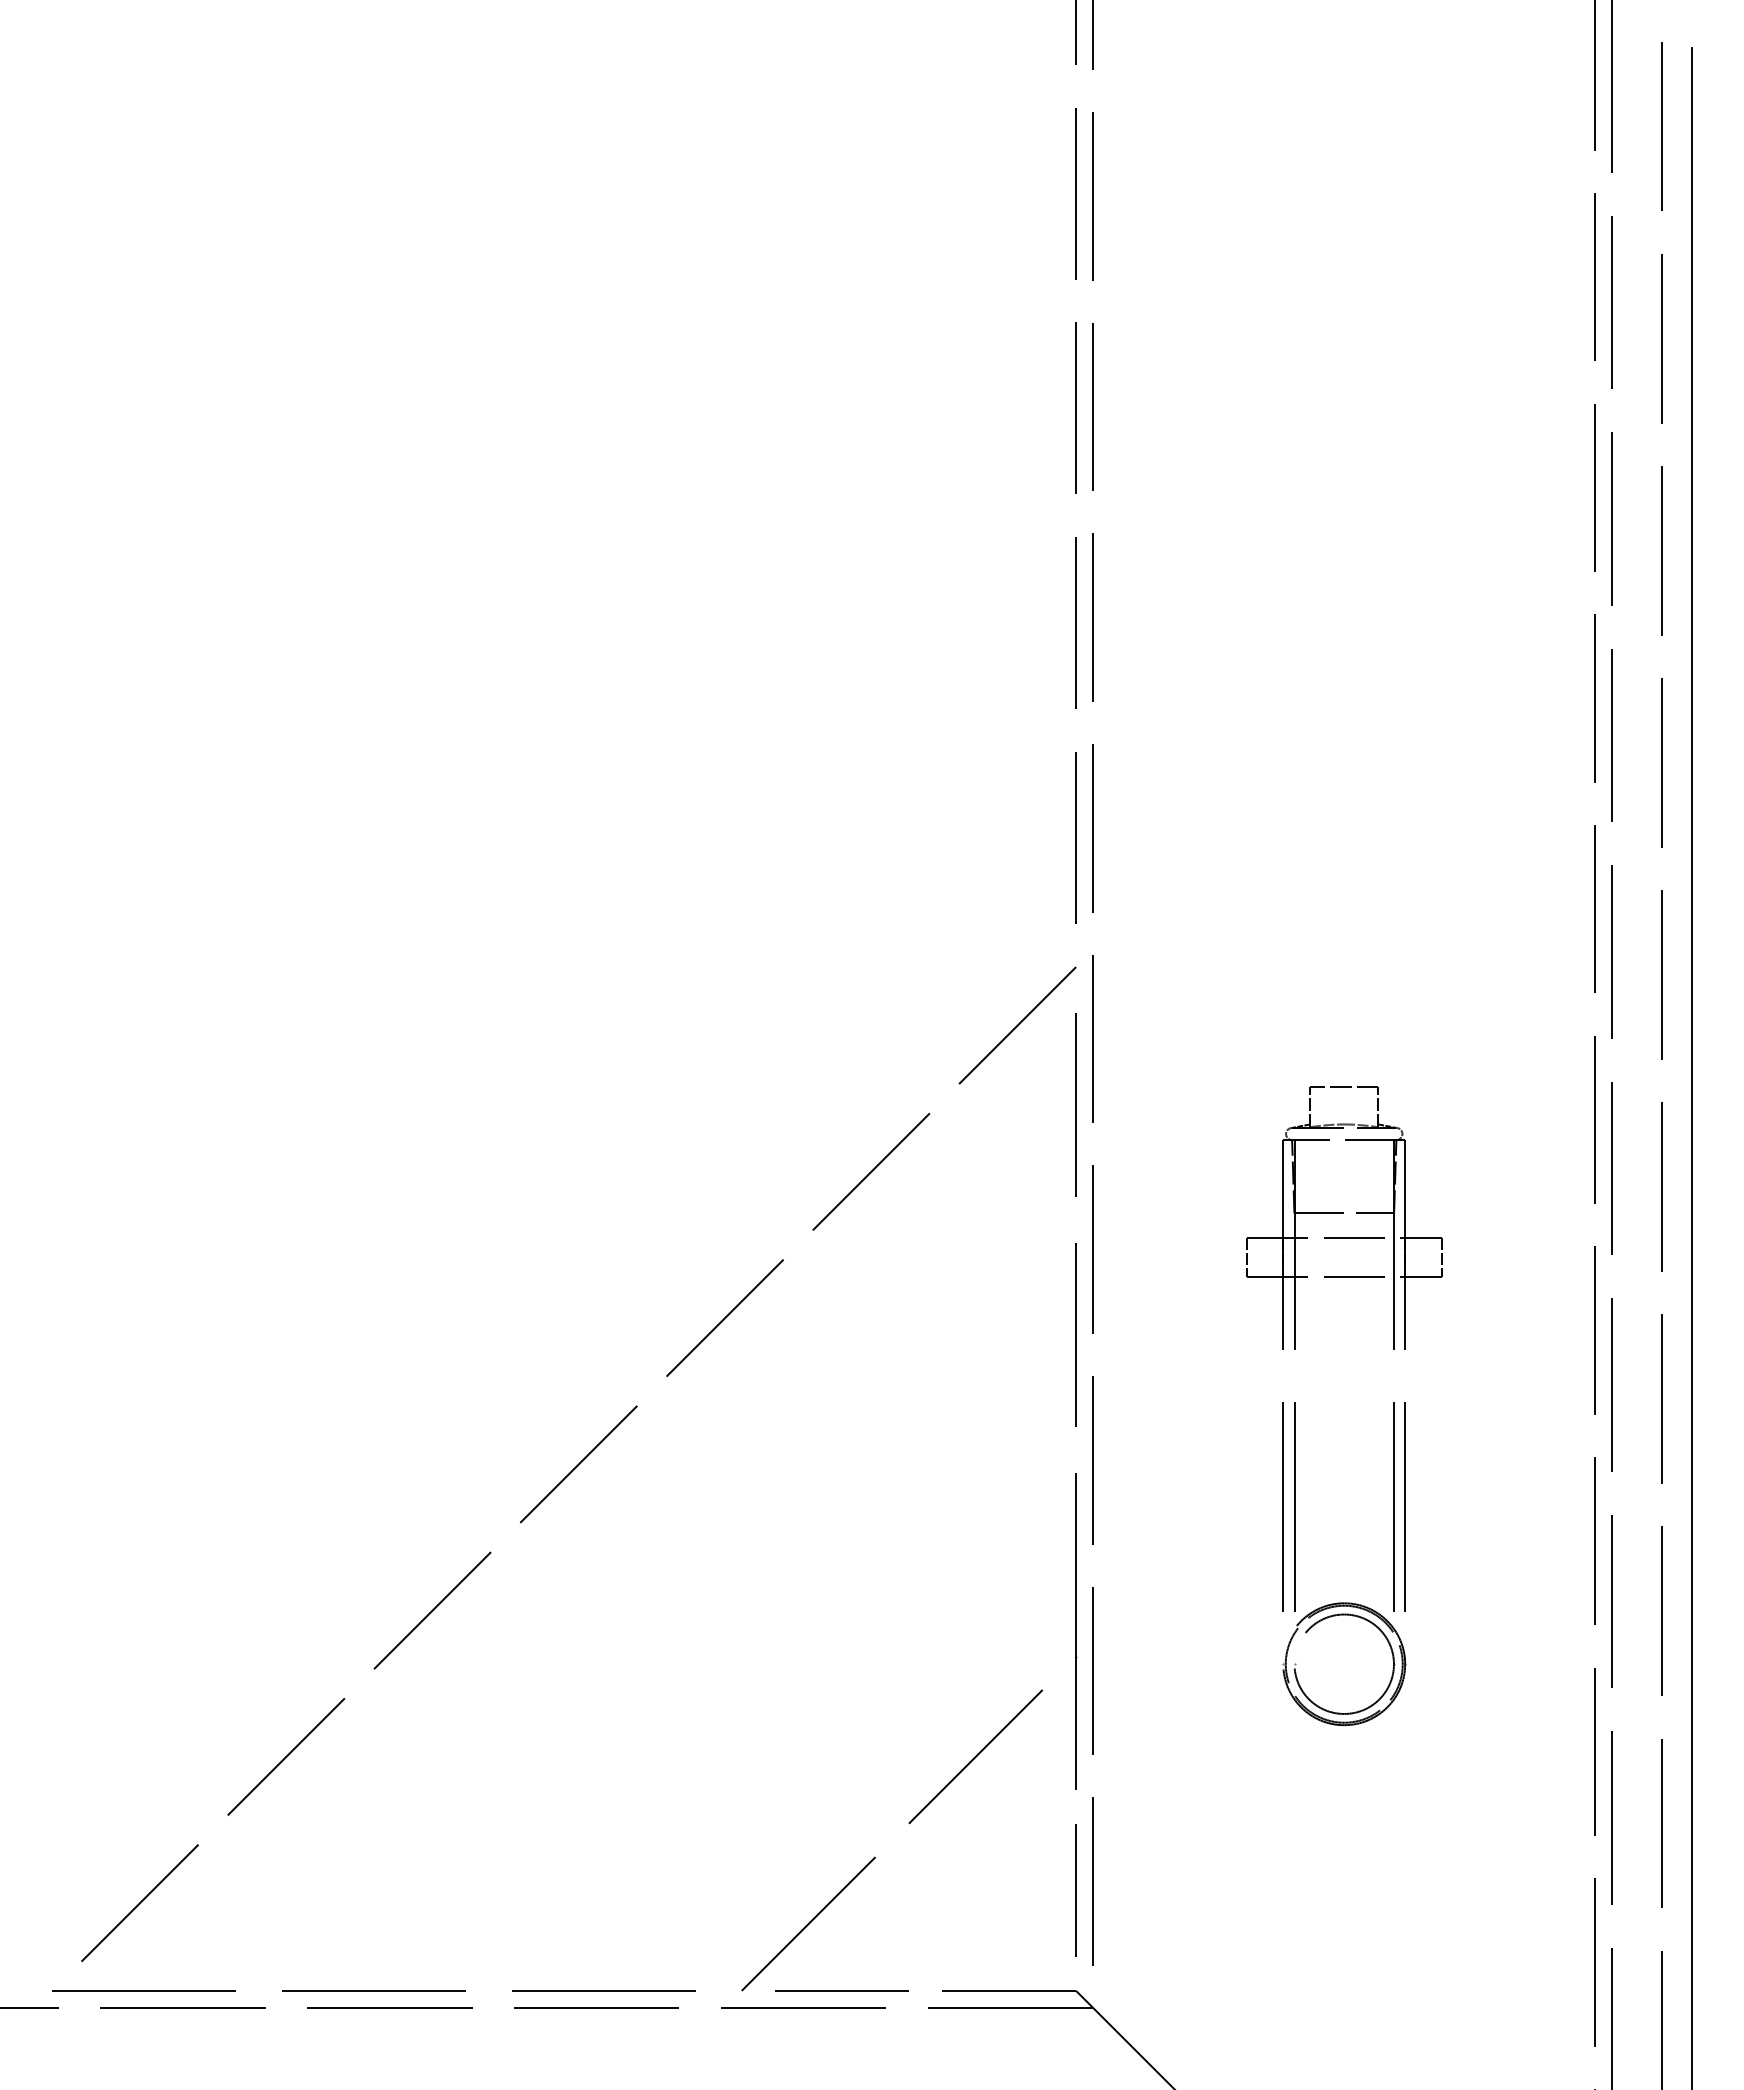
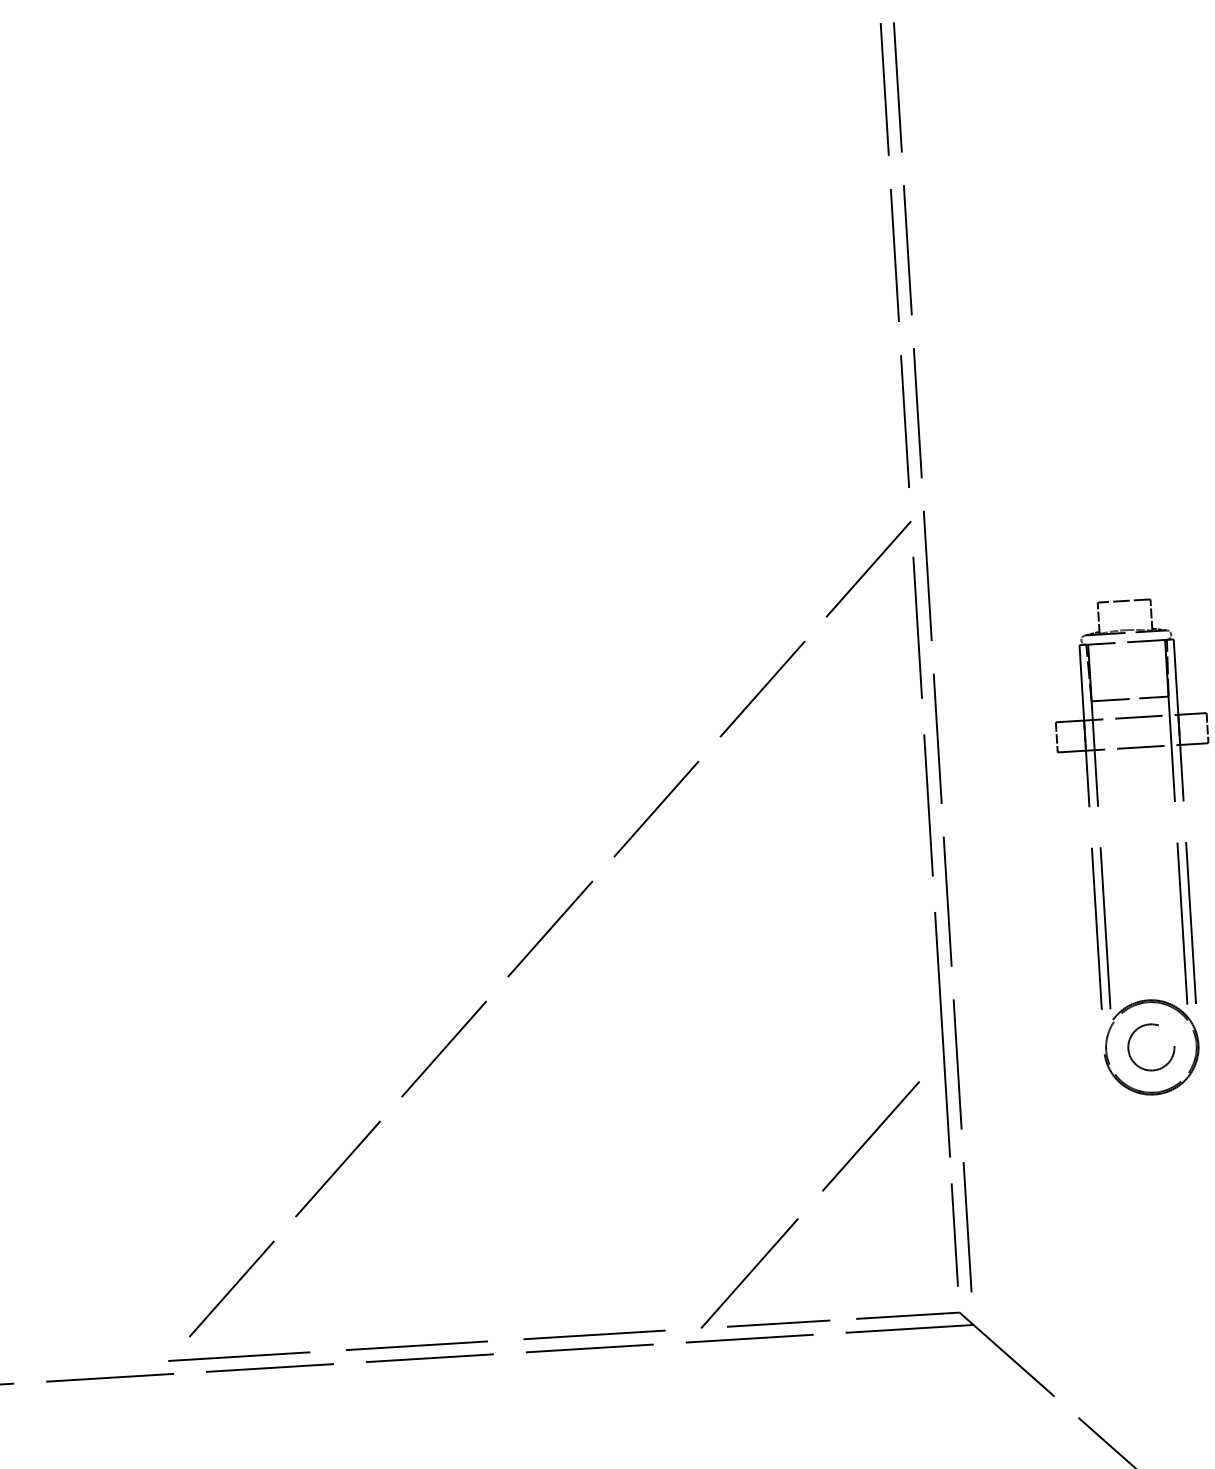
circle: (1343, 1663) -> (1150, 1046), size x0.6

